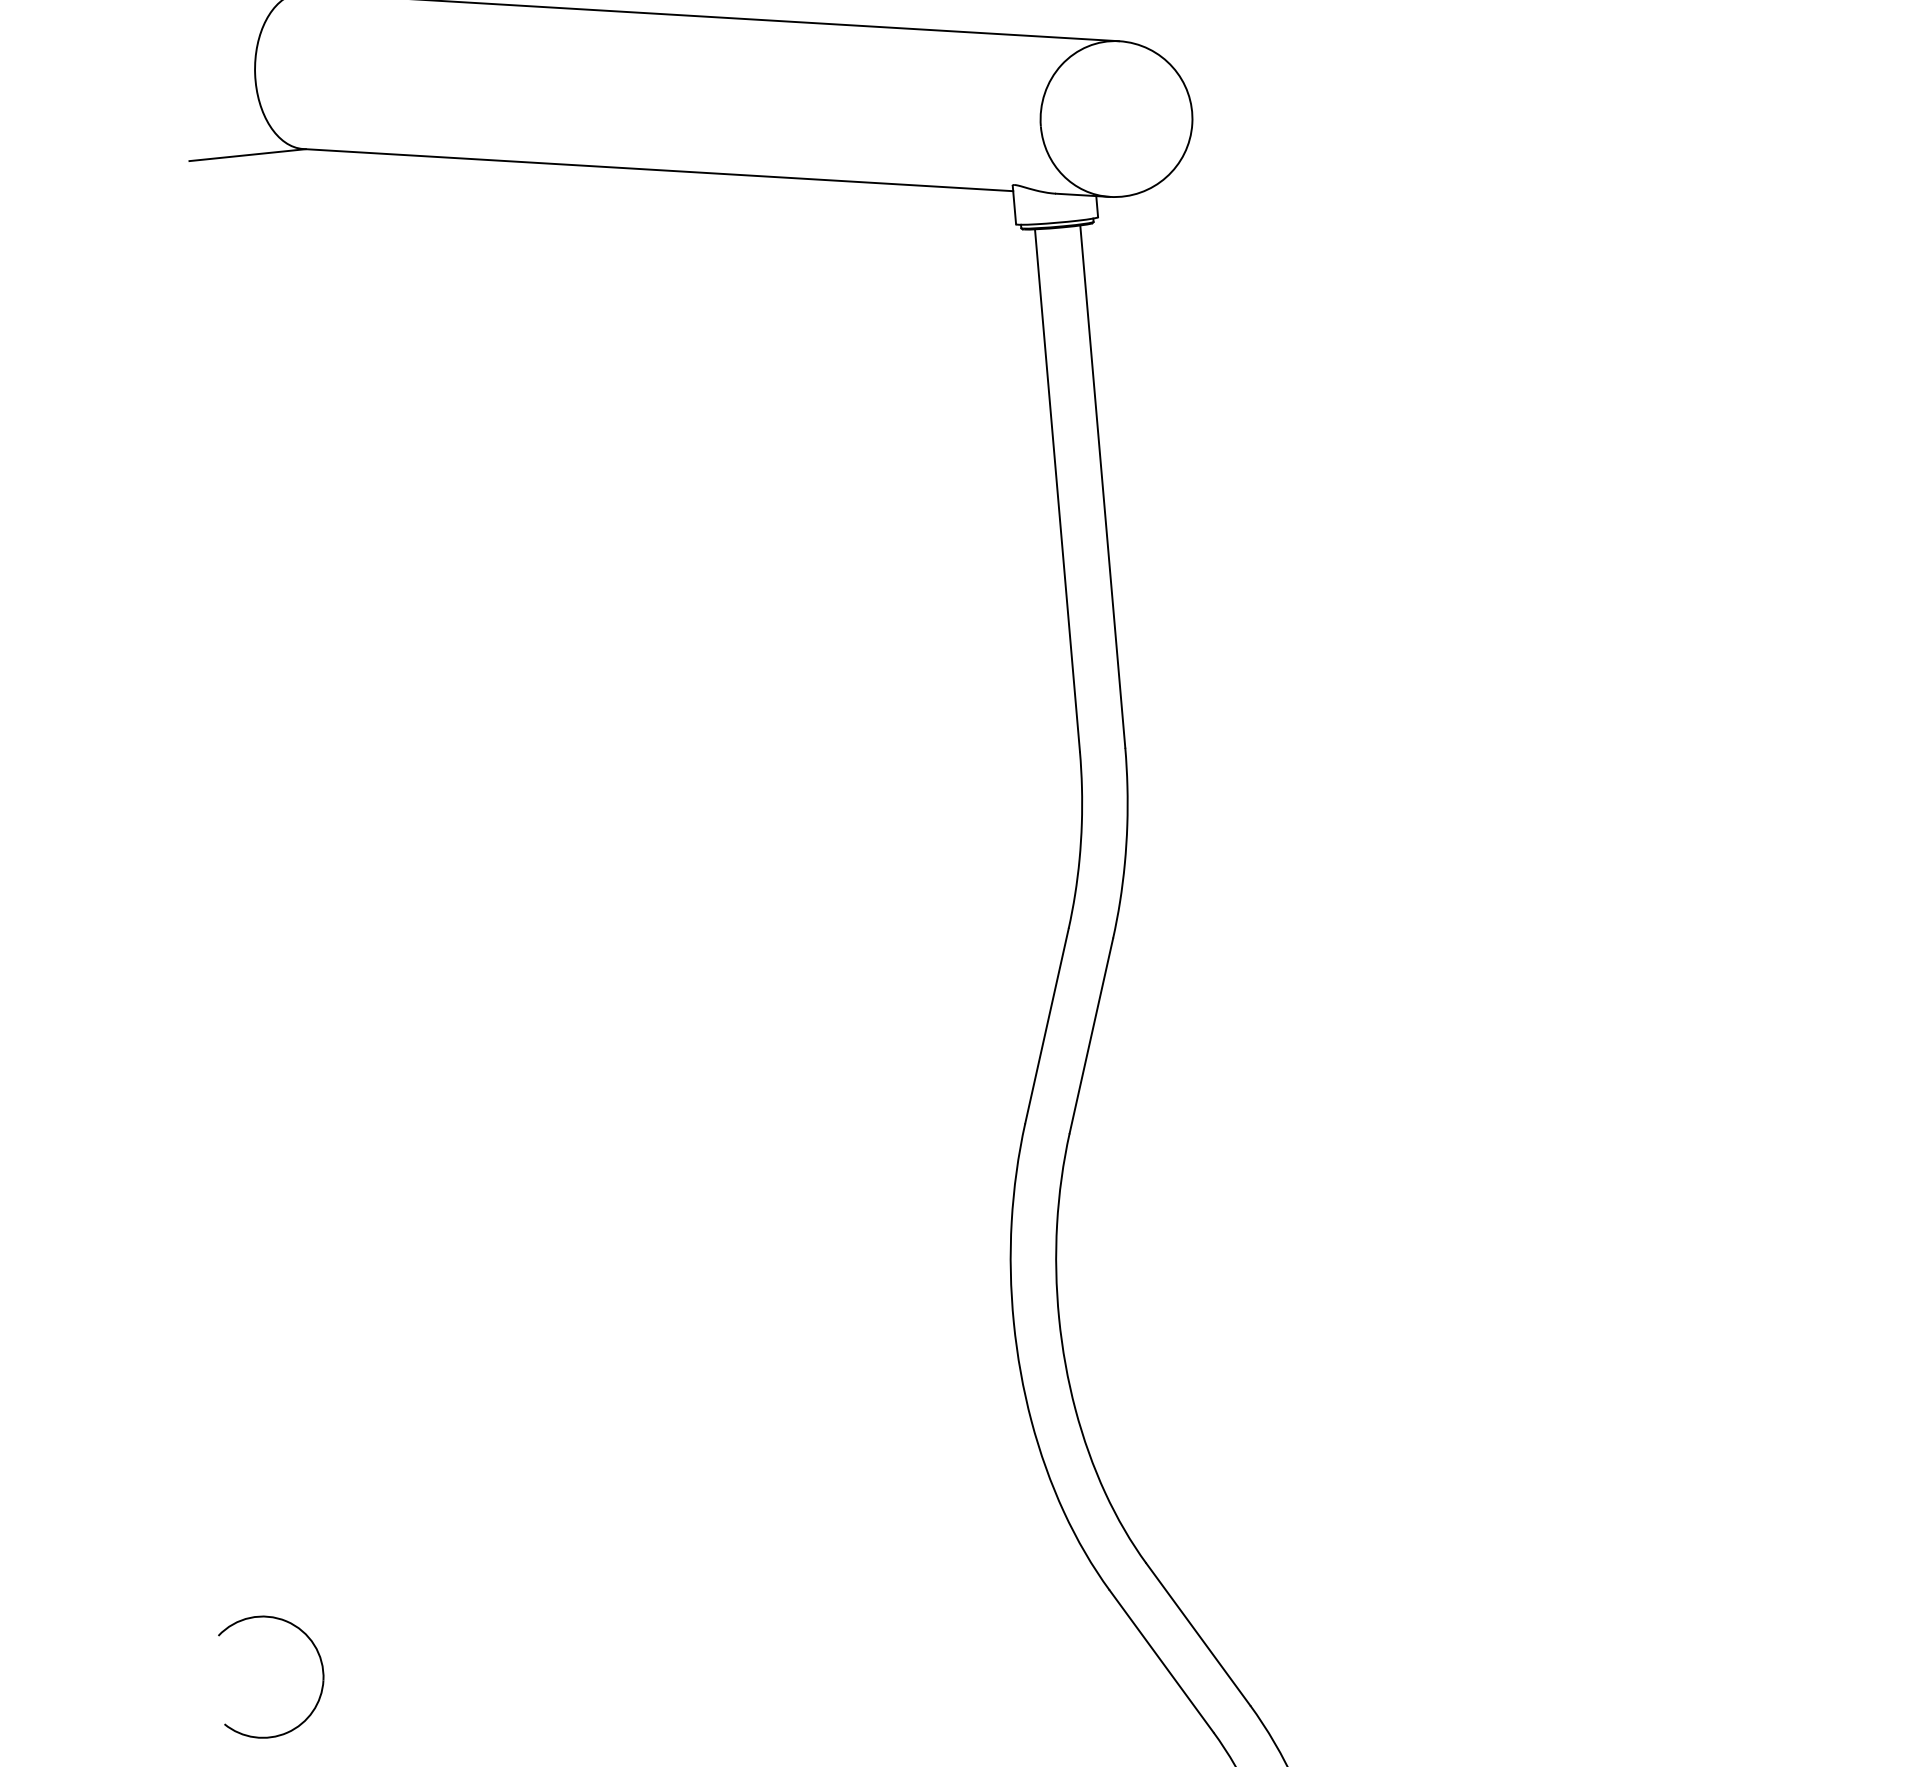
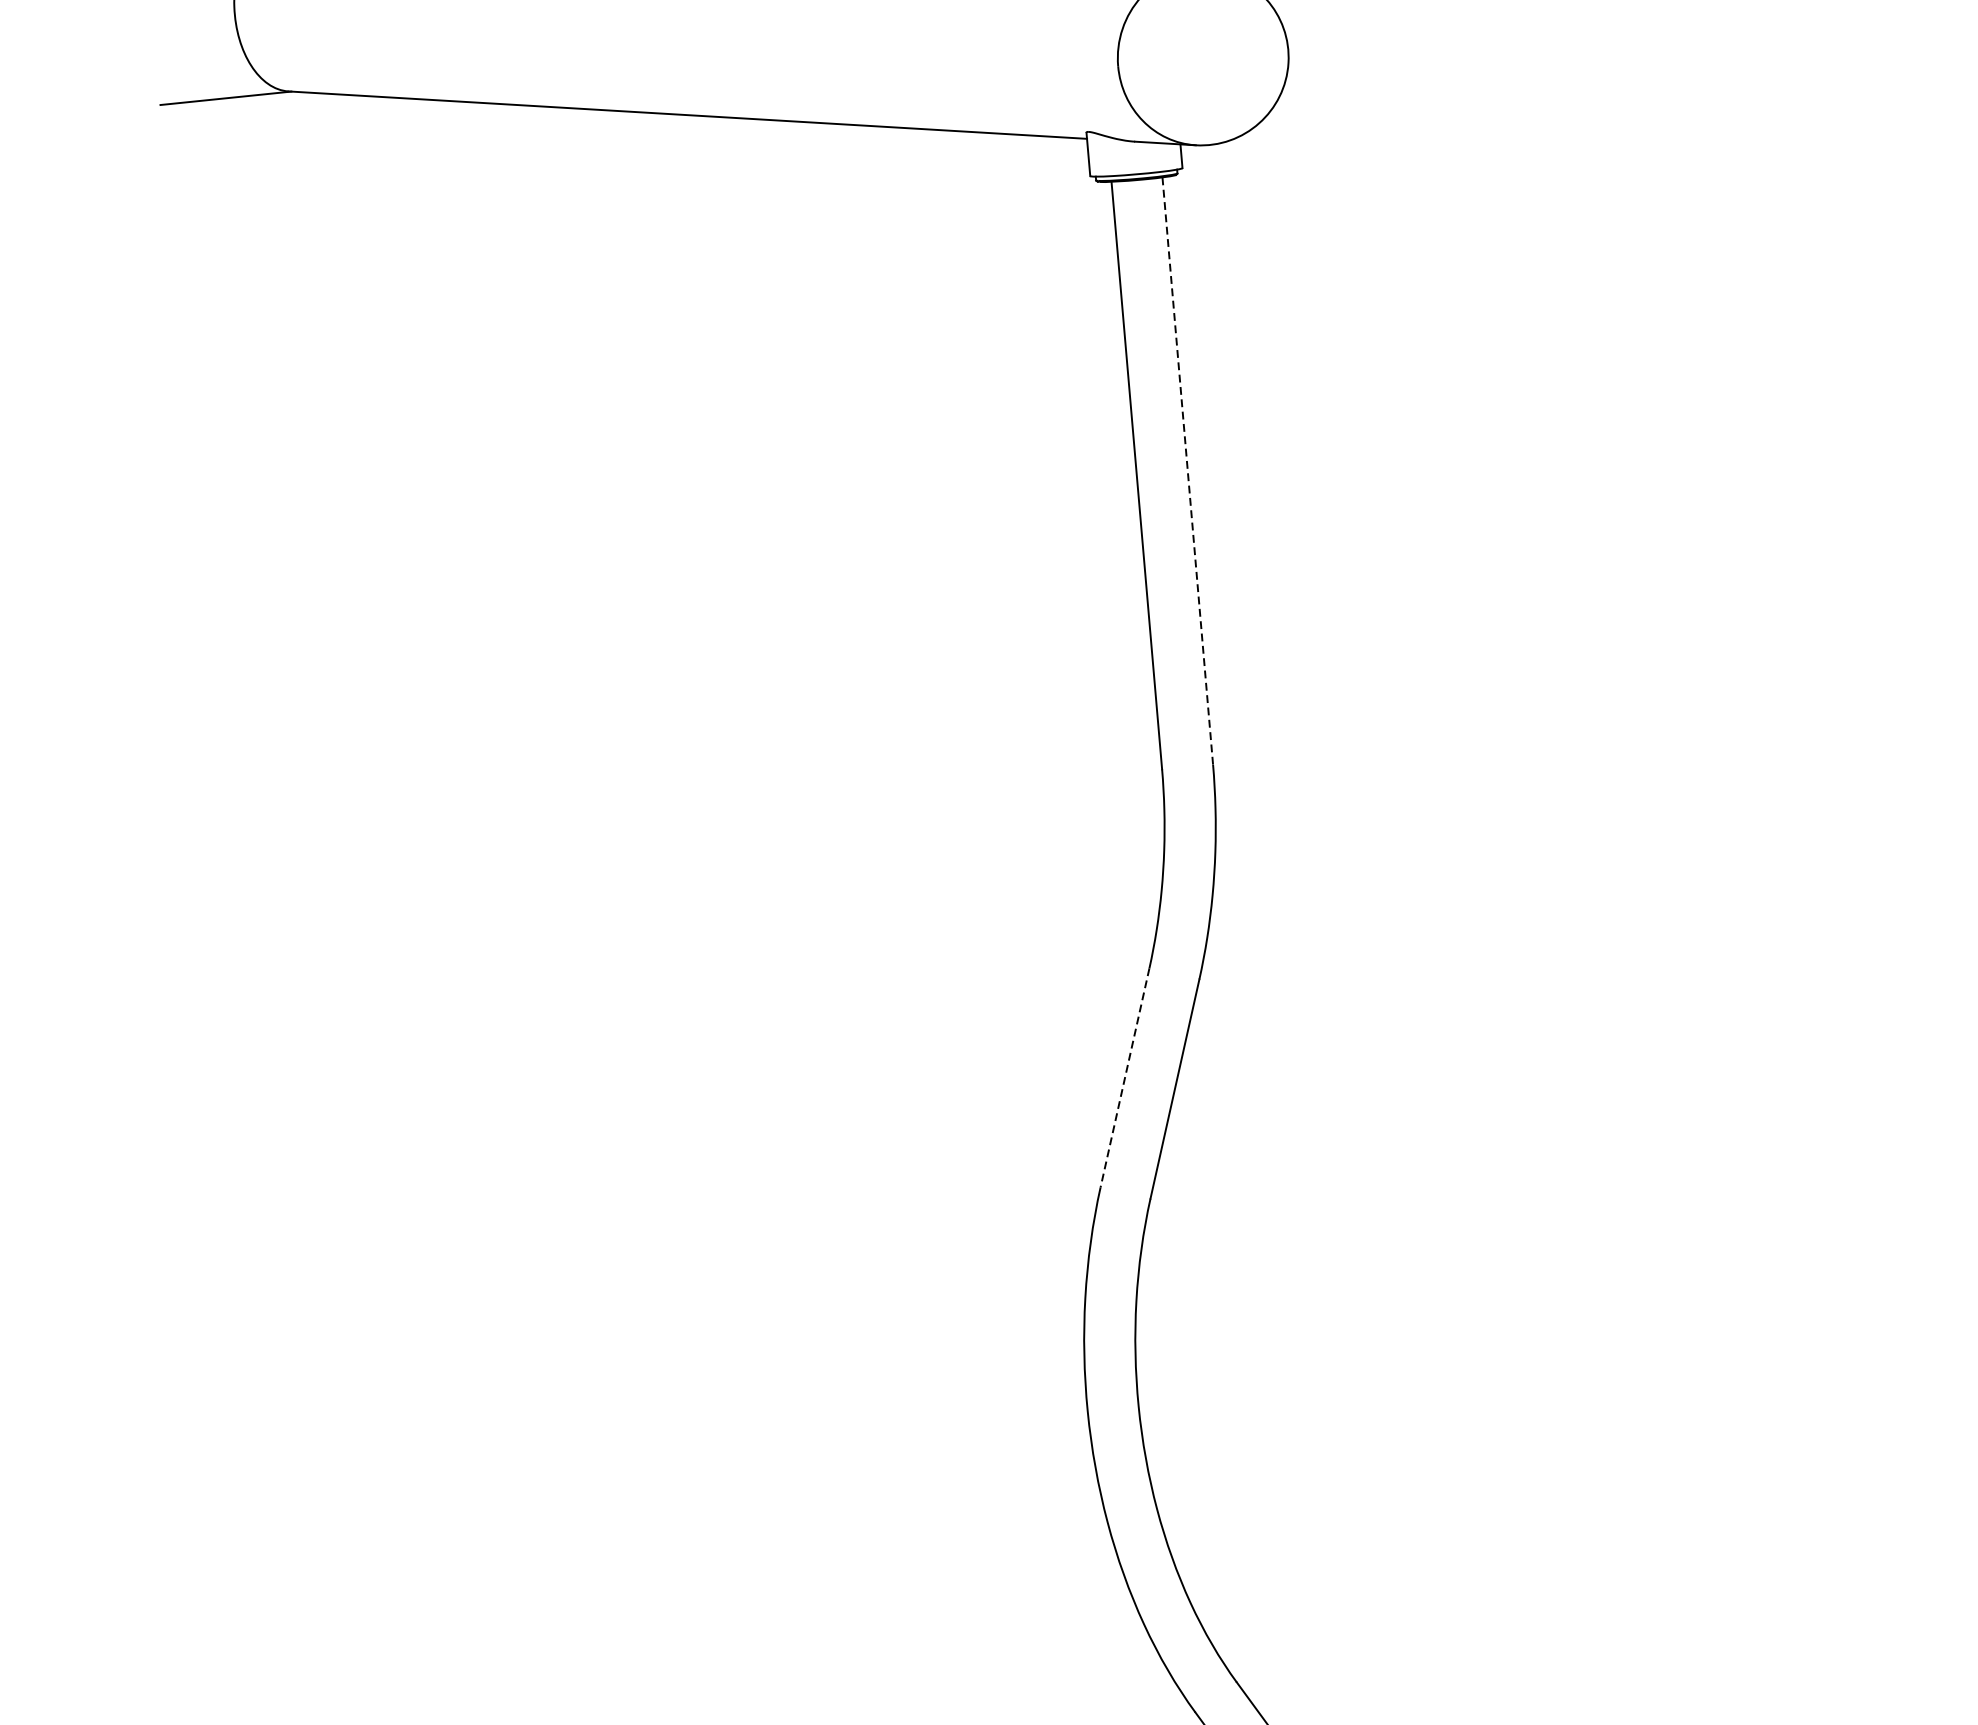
line: (1102, 487) -> (1187, 472), solid -> dashed
line: (1046, 1026) -> (1124, 1078), solid -> dashed

